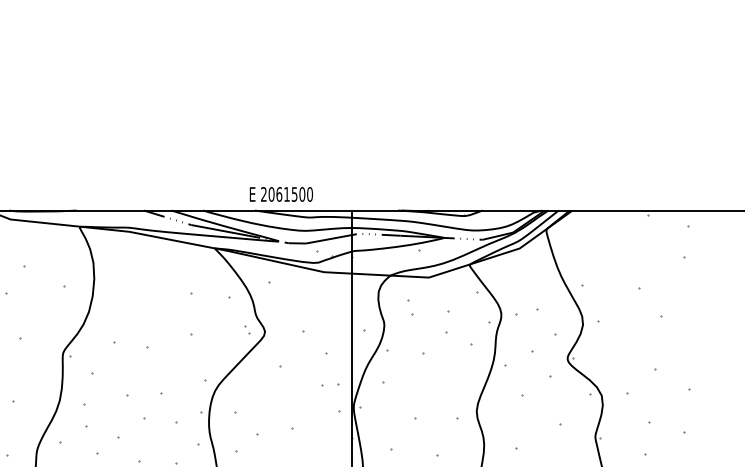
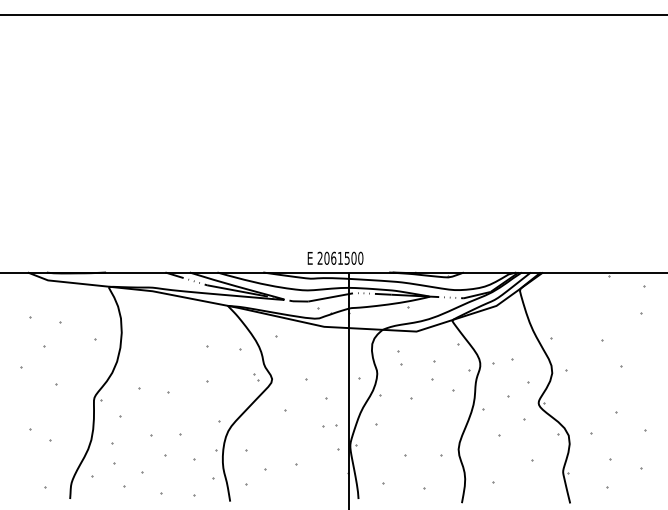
text: (281, 193) -> (335, 257), moved

